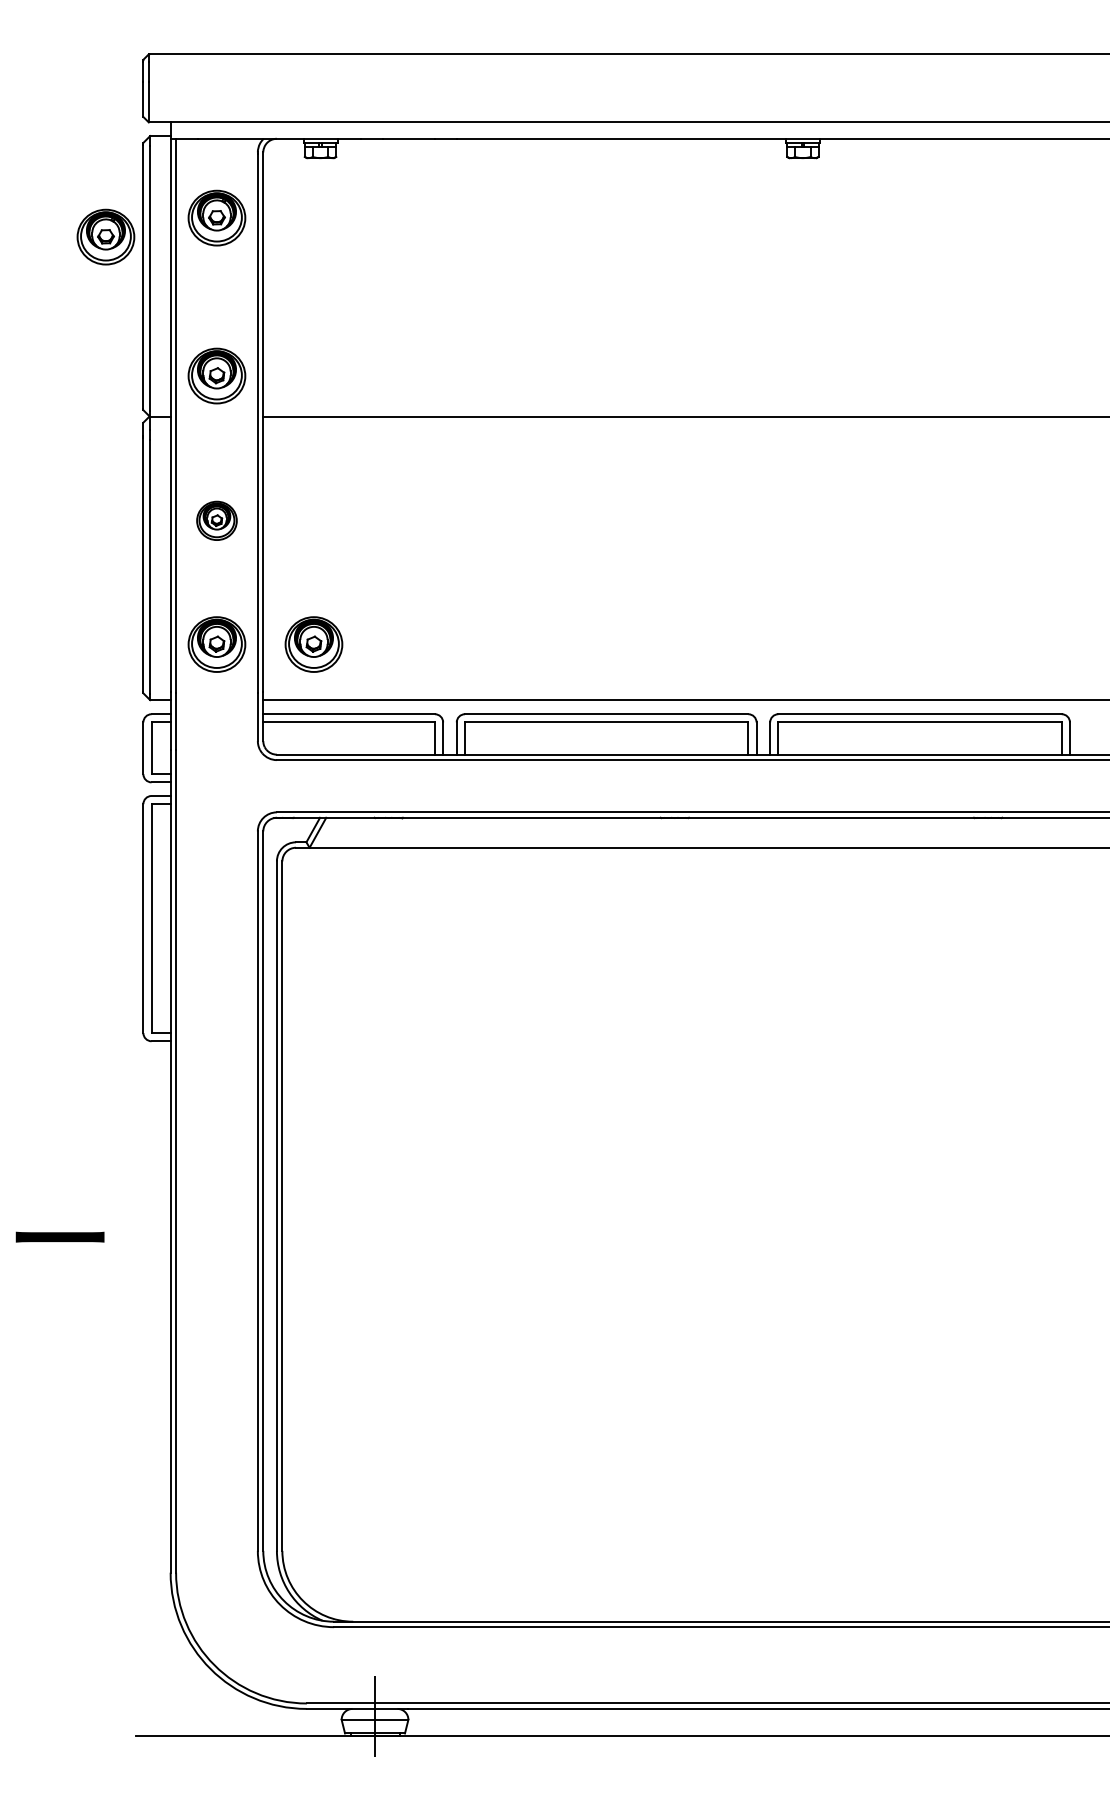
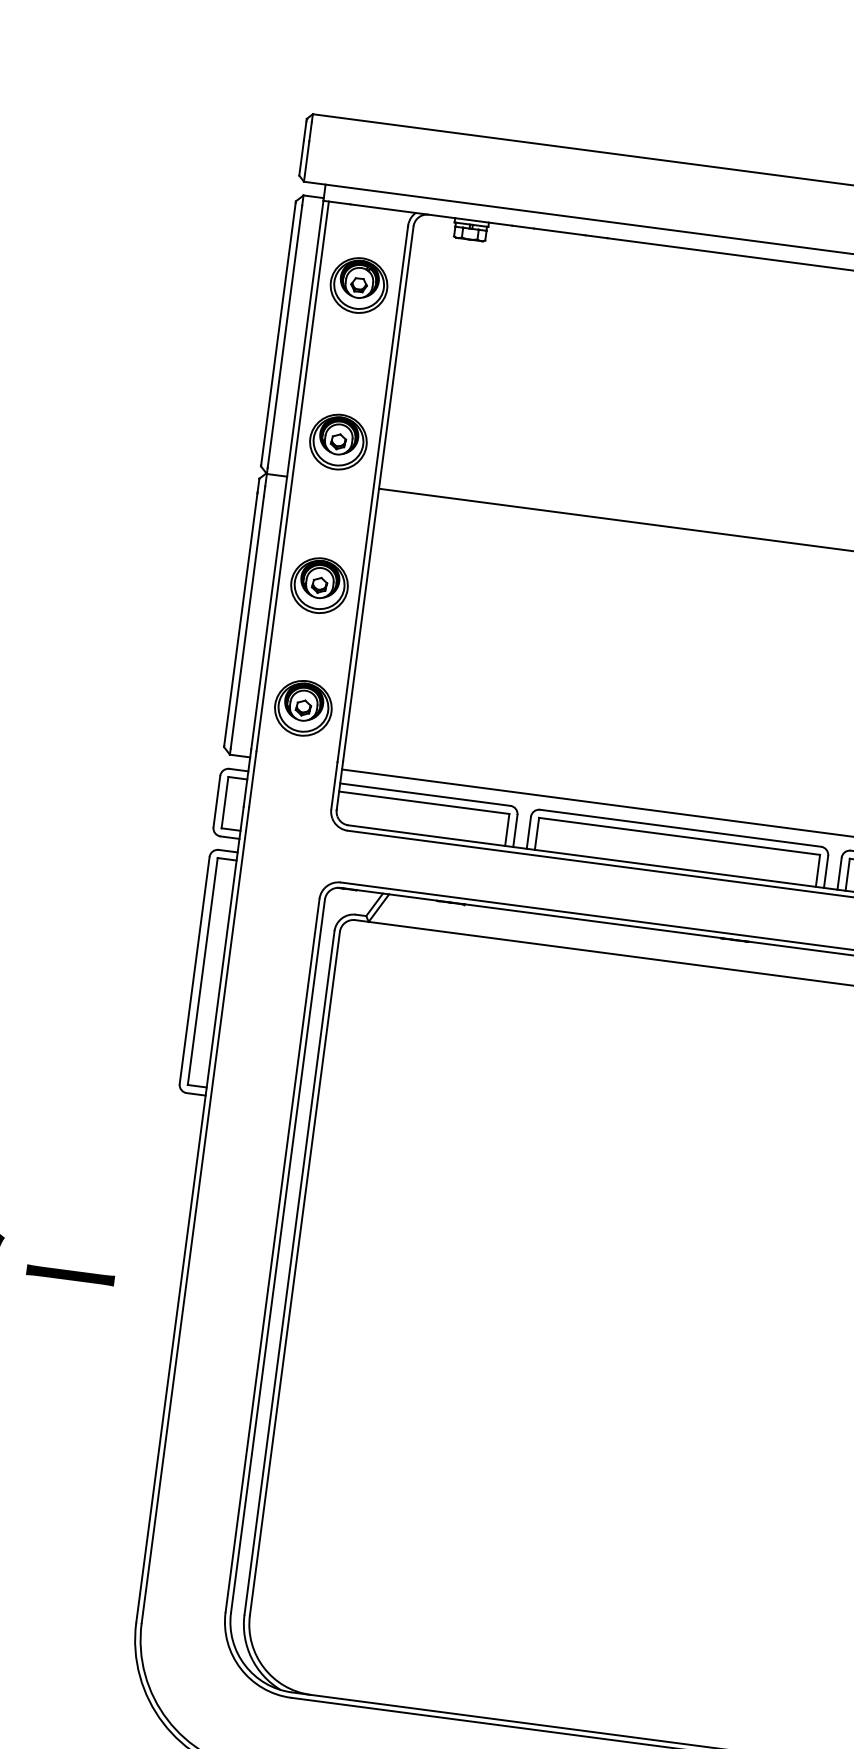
part: (105, 236) -> (246, 289), removed
part: (216, 520) -> (319, 585), size x1.43
part: (313, 644) -> (399, 720), removed

